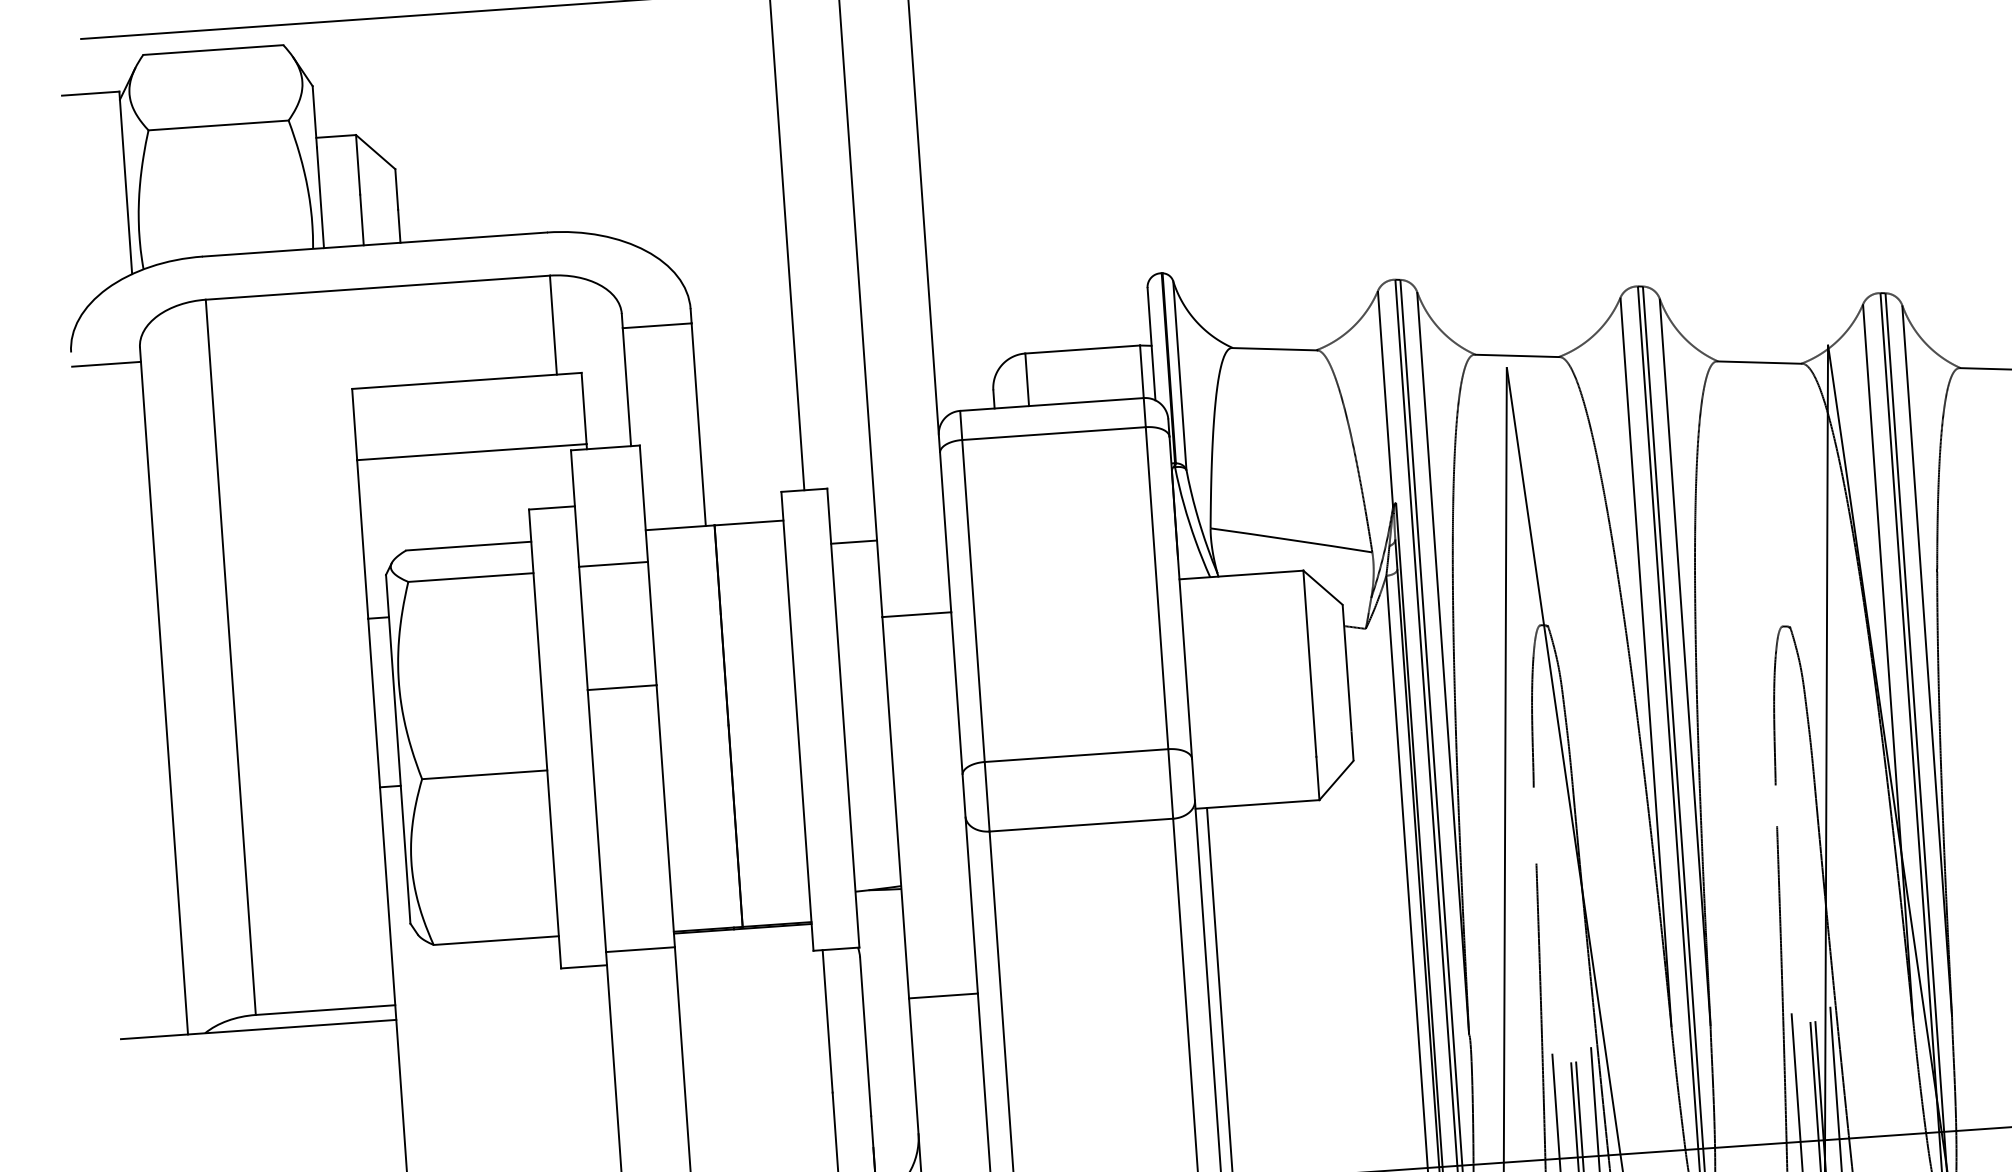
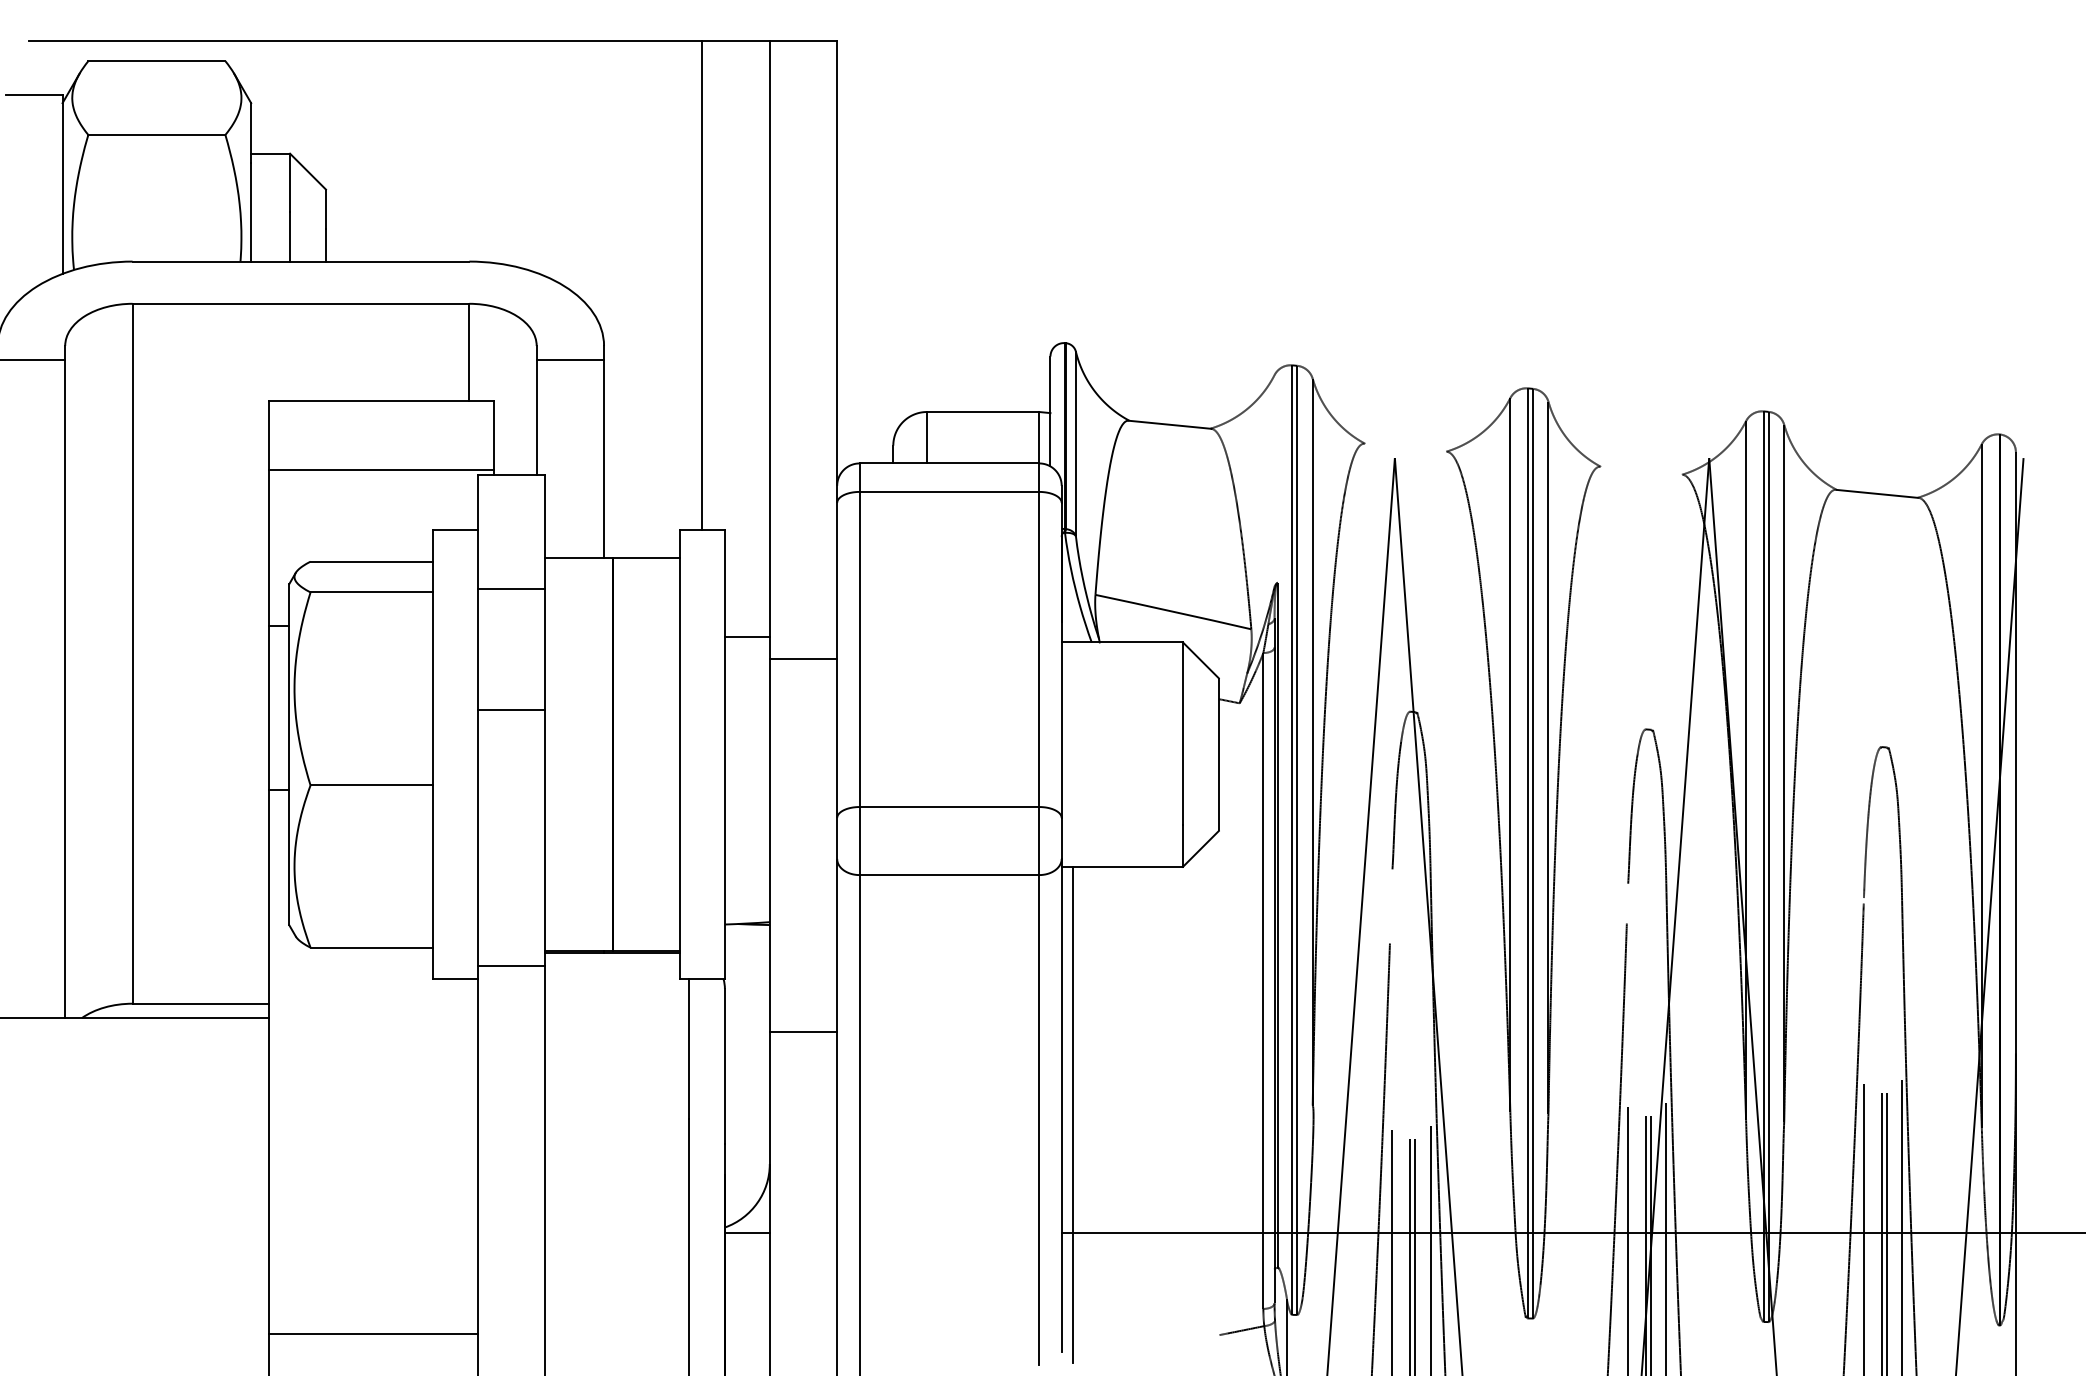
line: (1516, 355) -> (1405, 447), removed
line: (1759, 362) -> (1641, 470), removed
line: (1385, 398) -> (1274, 480), removed
line: (853, 542) -> (746, 637), moved

